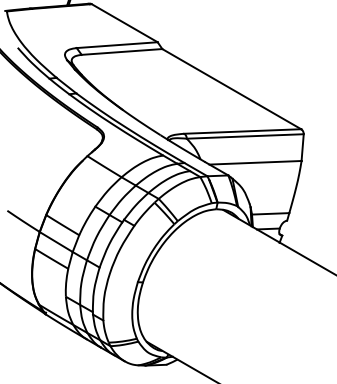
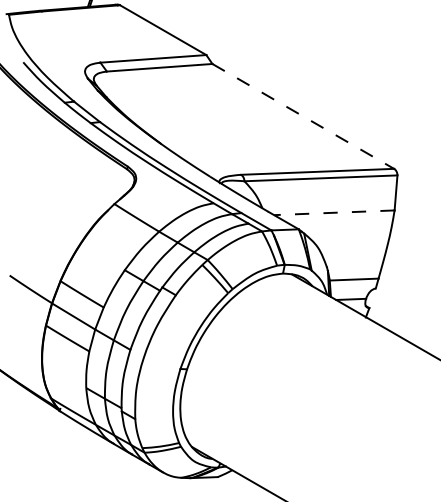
line: (231, 89) -> (303, 116), solid -> dashed
line: (254, 162) -> (333, 212), solid -> dashed

